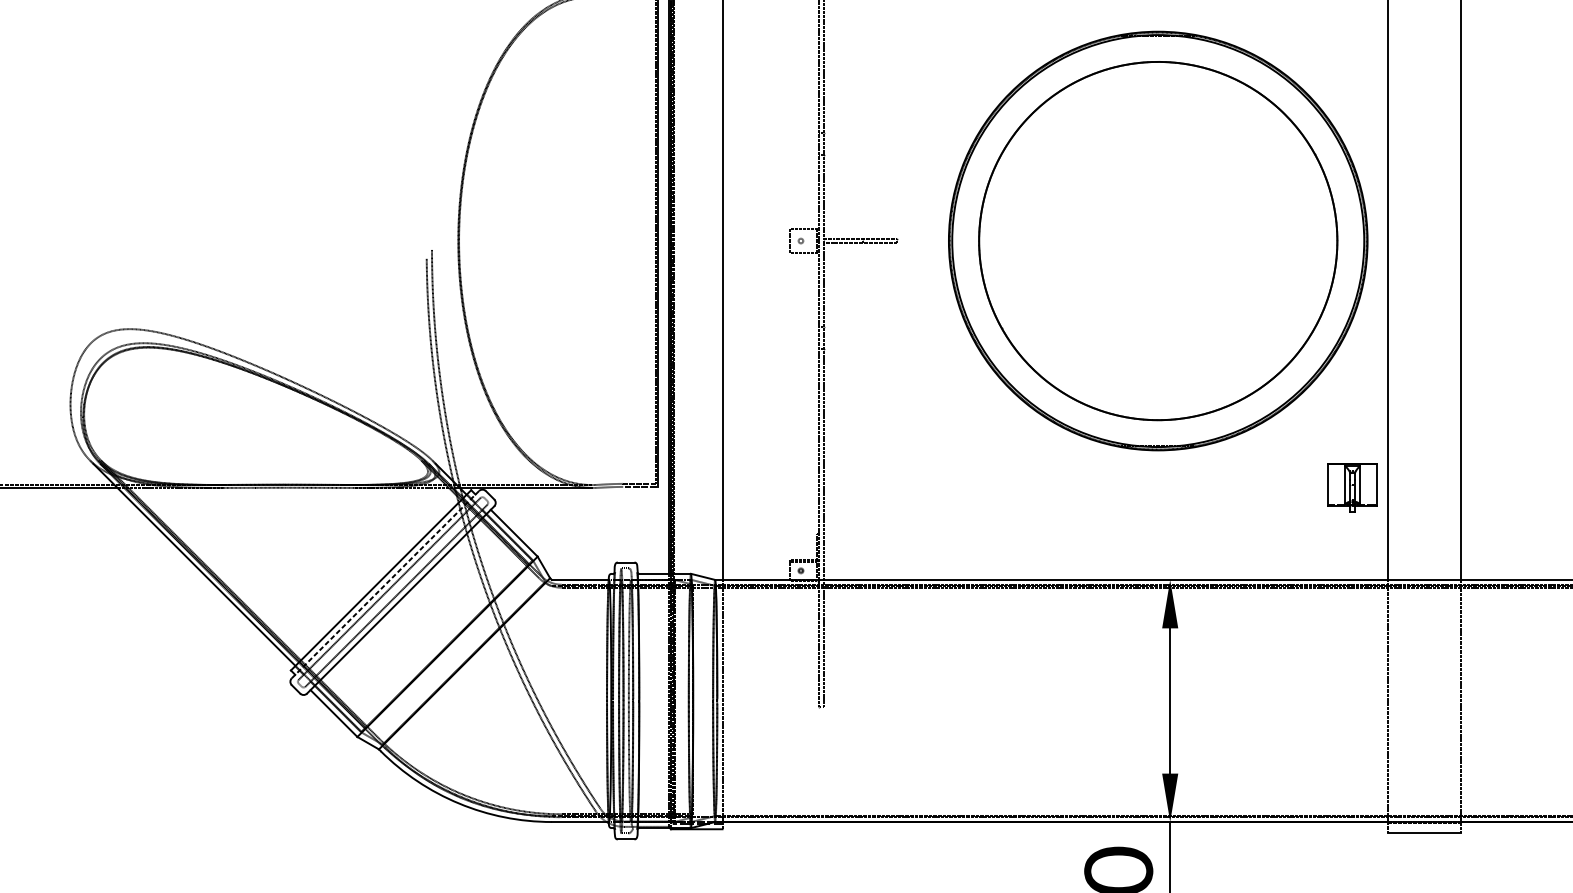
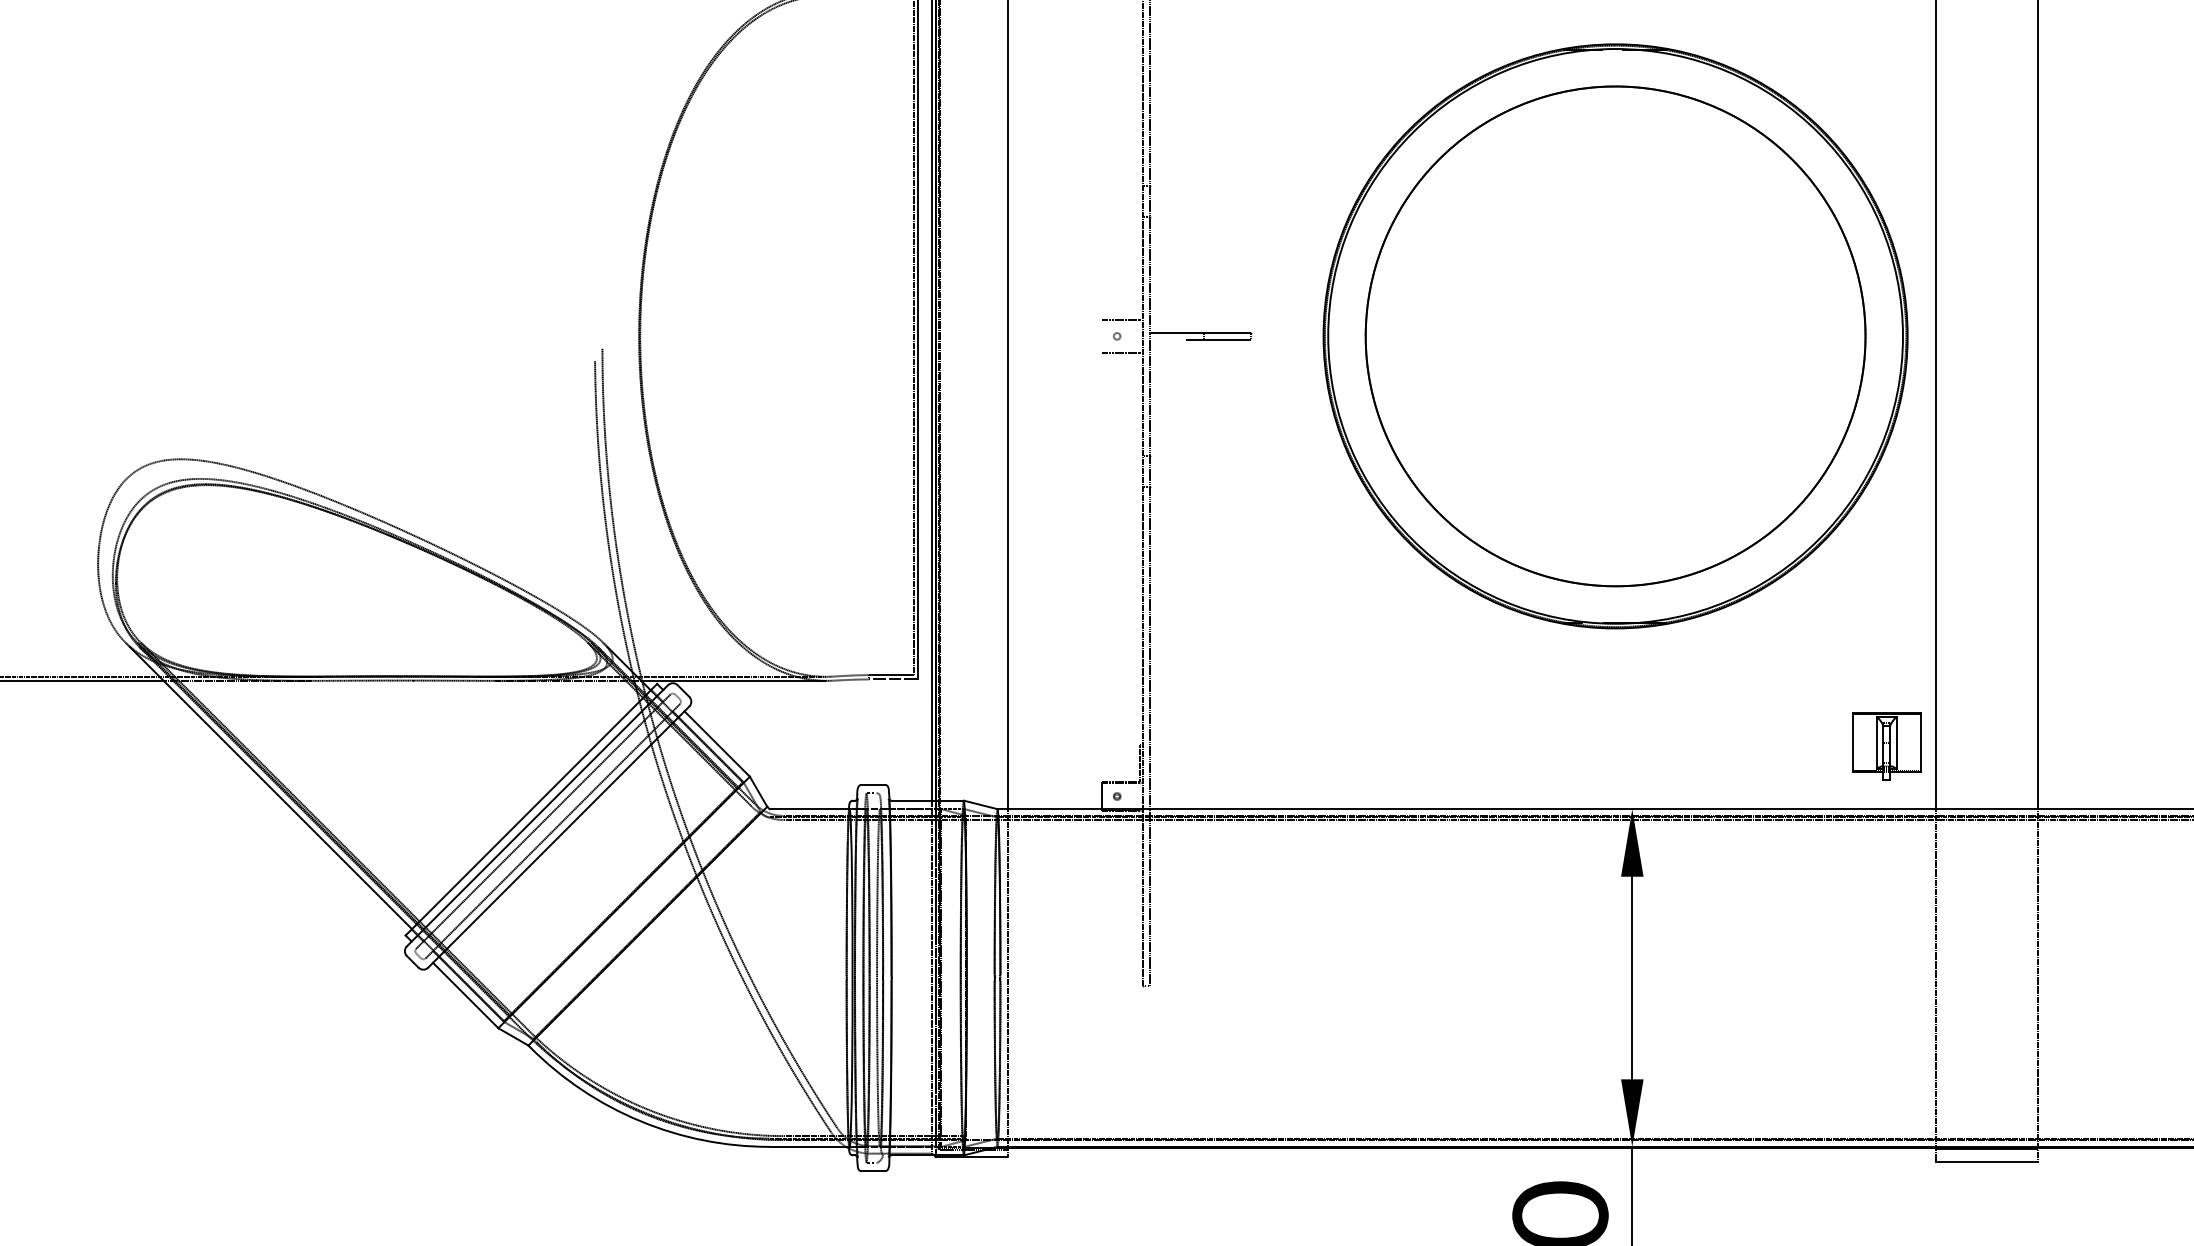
part: (1352, 487) -> (1886, 746), moved
line: (385, 584) -> (537, 815), dashed -> solid

